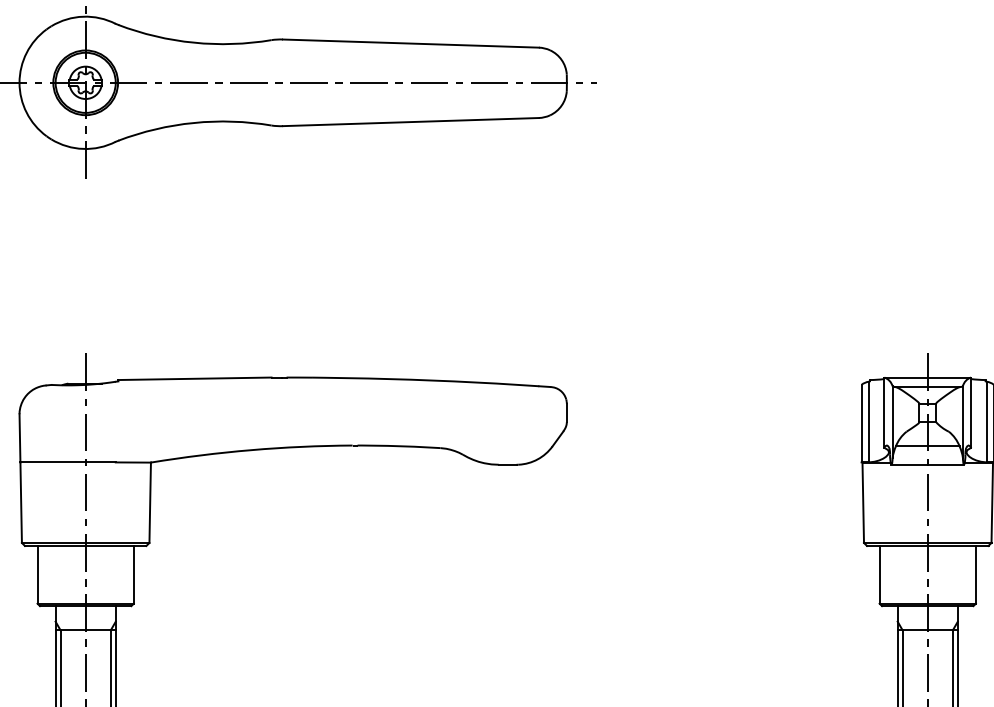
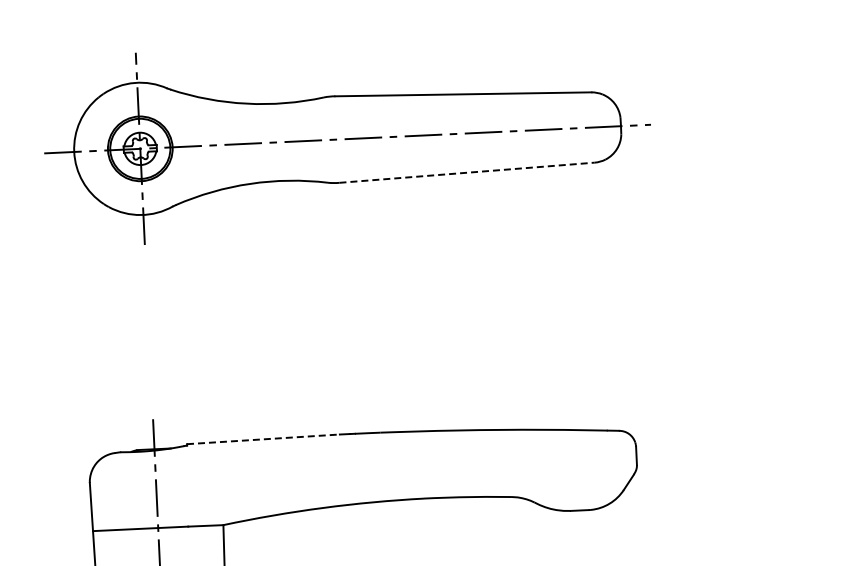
line: (411, 122) -> (467, 173), solid -> dashed
line: (194, 378) -> (262, 439), solid -> dashed

